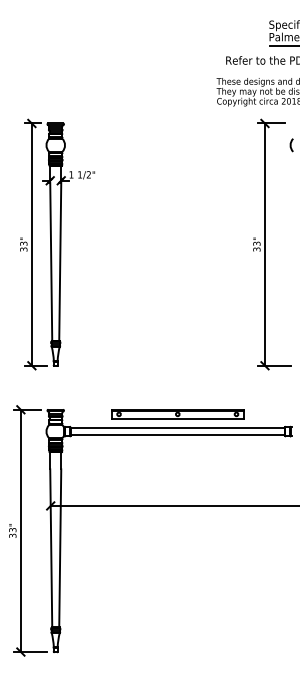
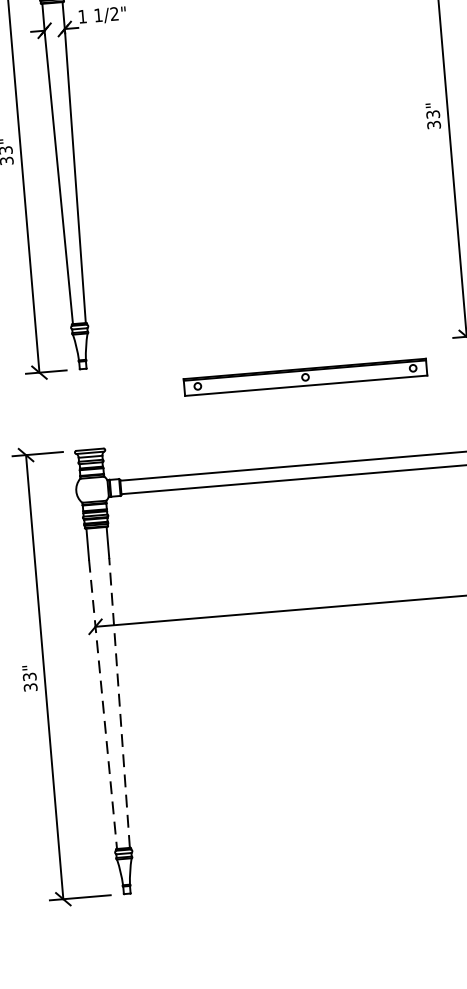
part: (177, 414) -> (304, 377), moved
line: (51, 548) -> (103, 704), solid -> dashed
line: (60, 548) -> (120, 703), solid -> dashed

